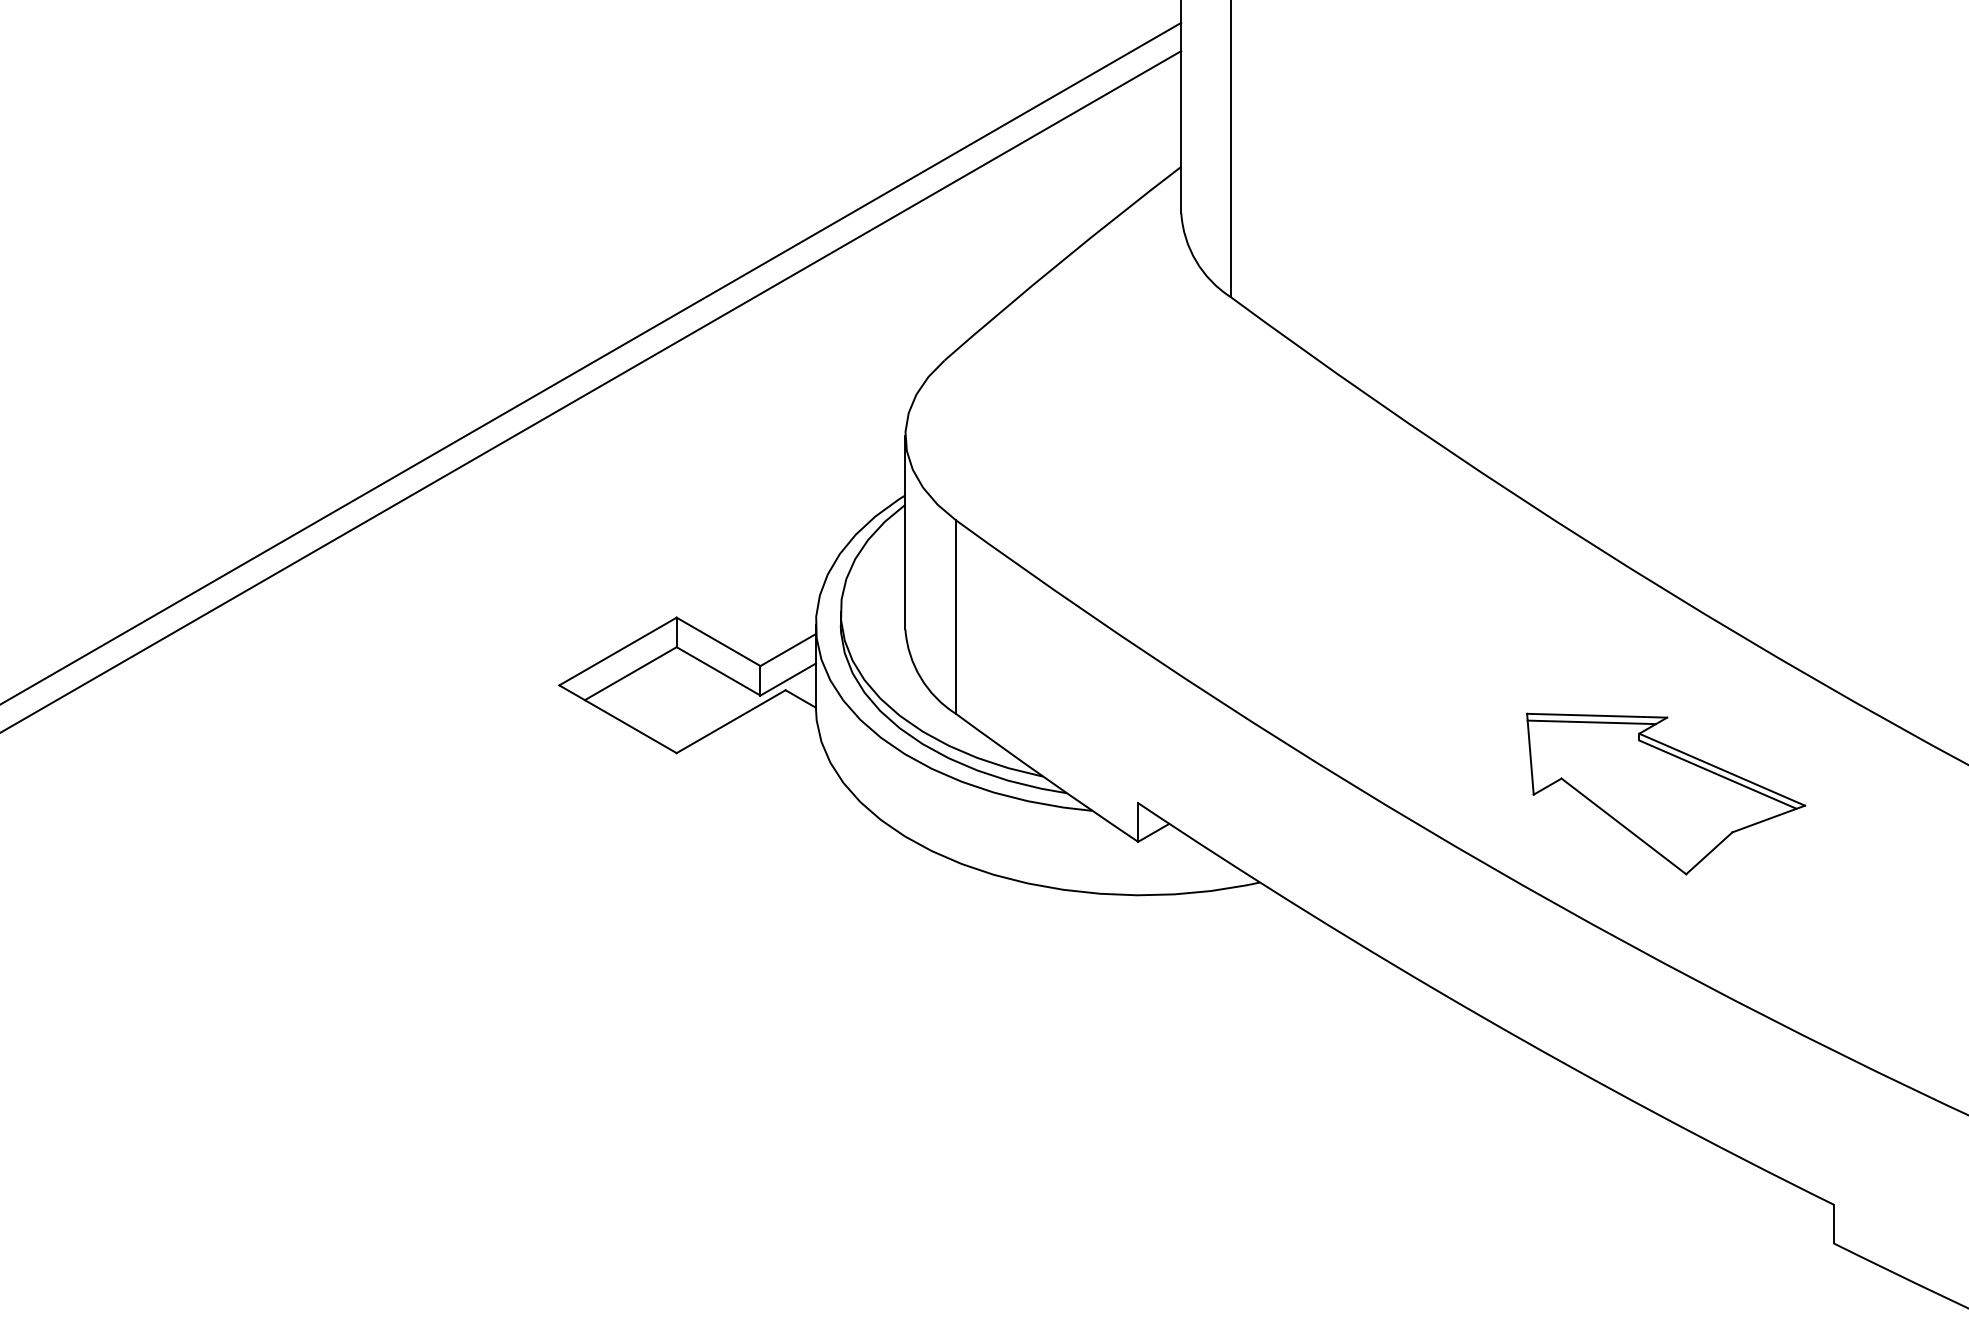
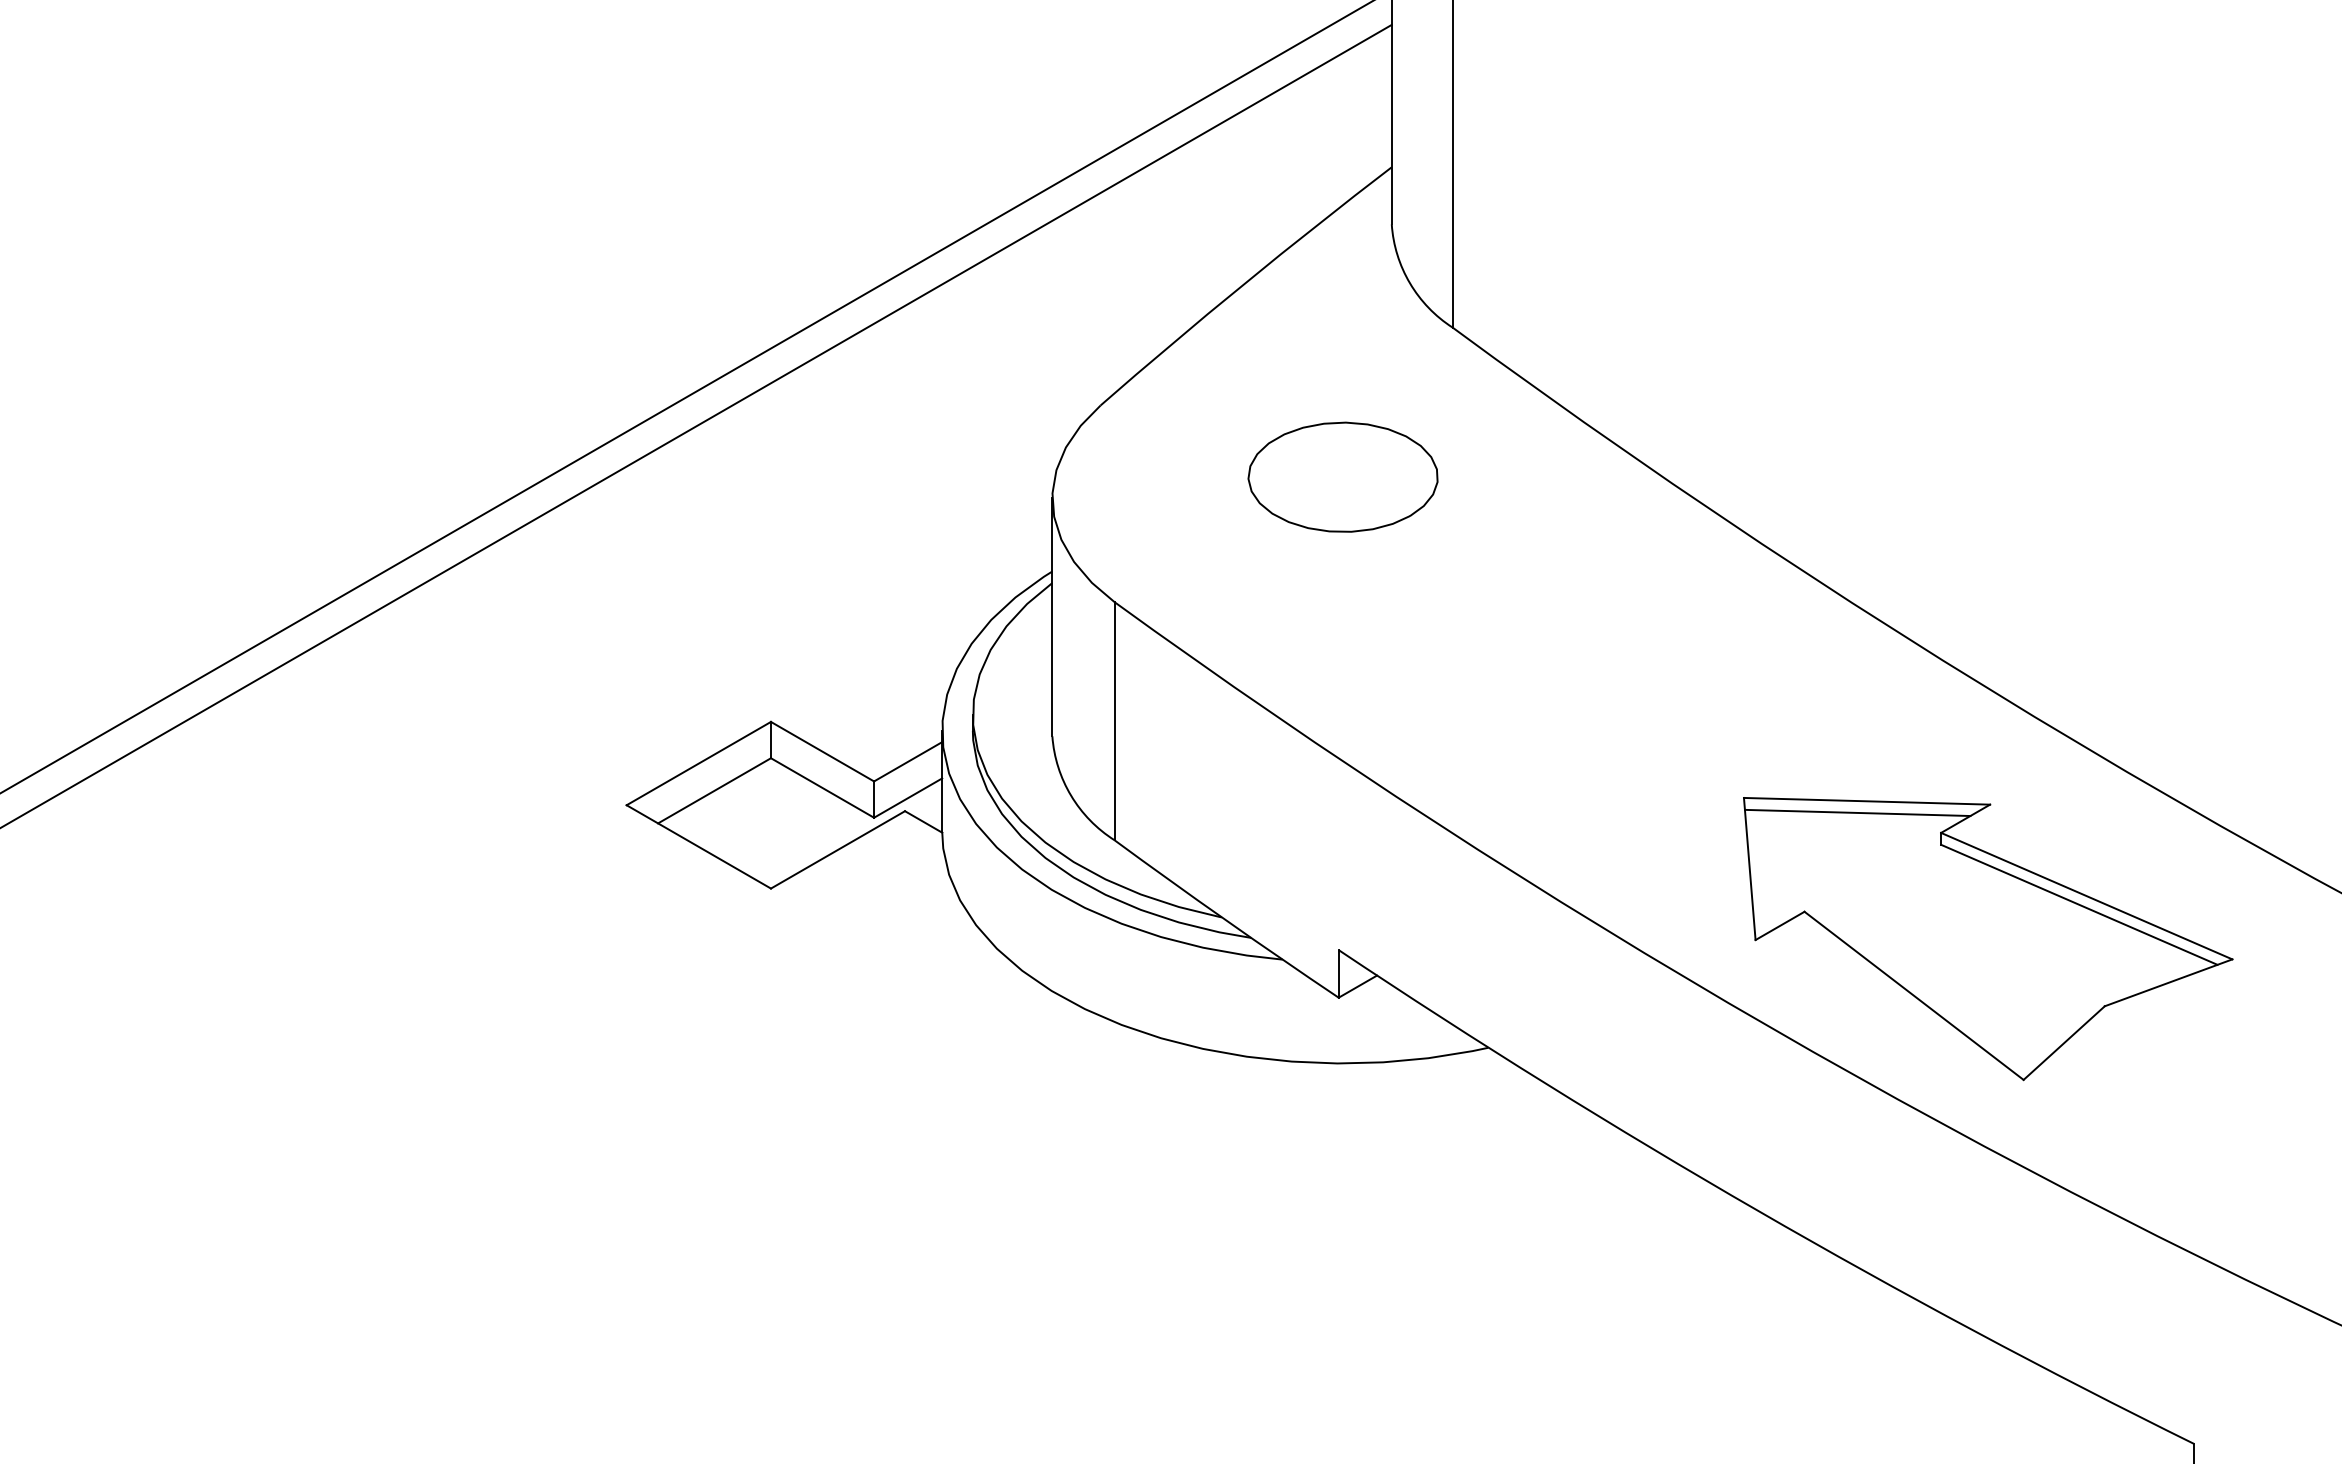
part: (1141, 418) -> (1342, 476), added
part: (1665, 793) -> (1987, 938), size x1.43

